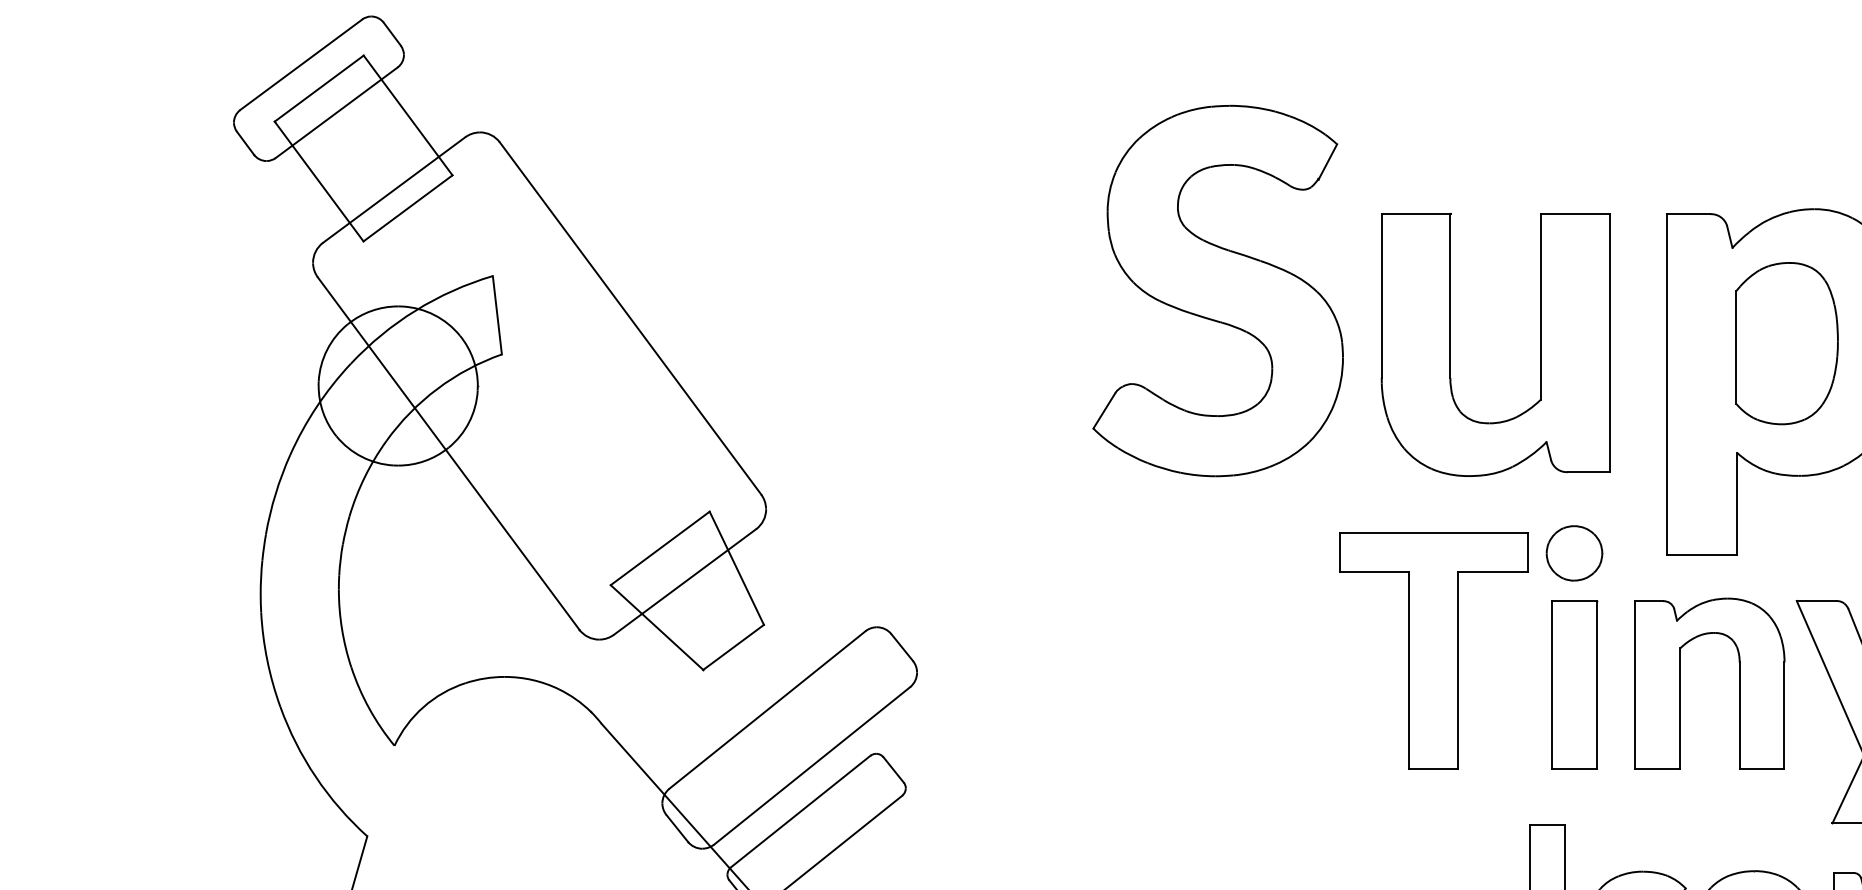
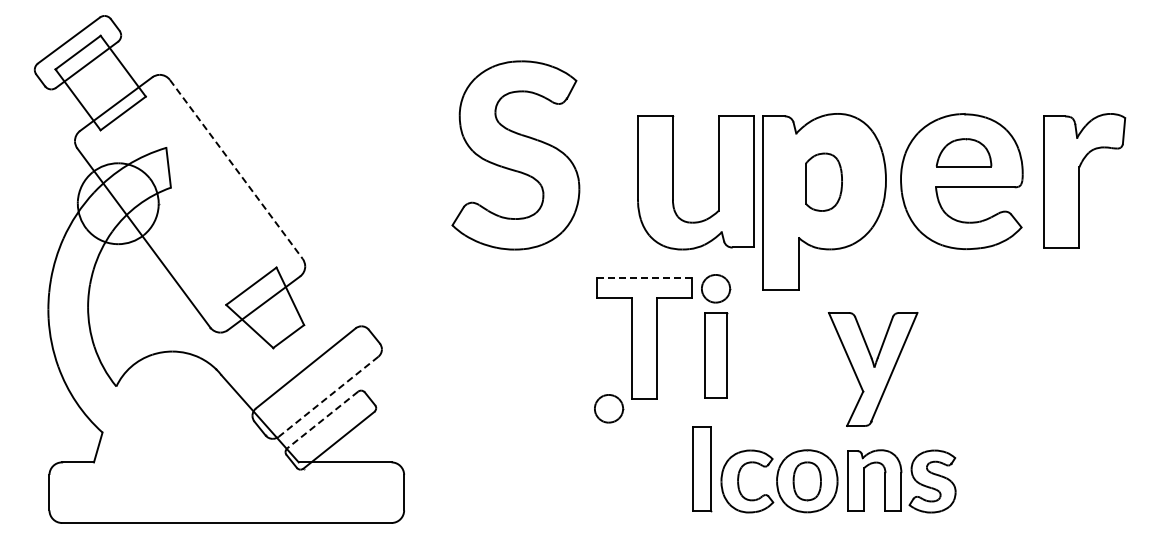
part: (1217, 291) -> (515, 155), moved
line: (630, 318) -> (236, 169), solid -> dashed
part: (1451, 344) -> (673, 182), moved
part: (1786, 344) -> (823, 182), size x0.7
line: (1433, 533) -> (644, 278), solid -> dashed
part: (1681, 682) -> (770, 354), removed
line: (811, 765) -> (328, 396), solid -> dashed
part: (1364, 788) -> (609, 408), added
line: (800, 812) -> (322, 420), solid -> dashed

